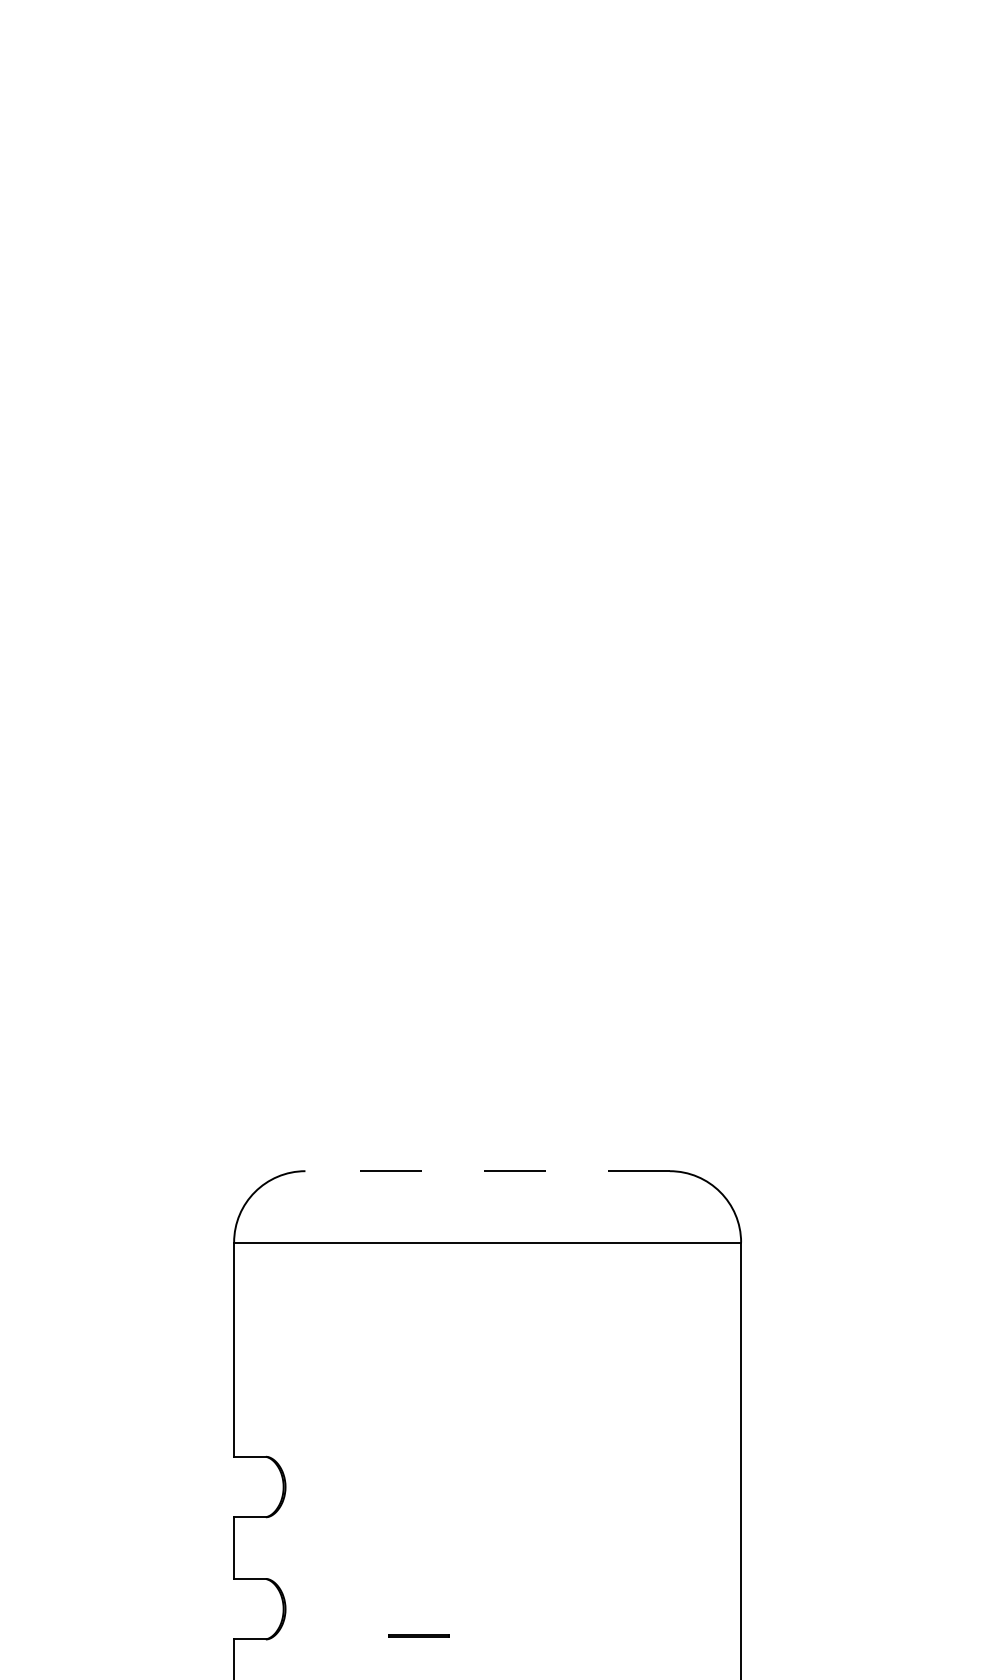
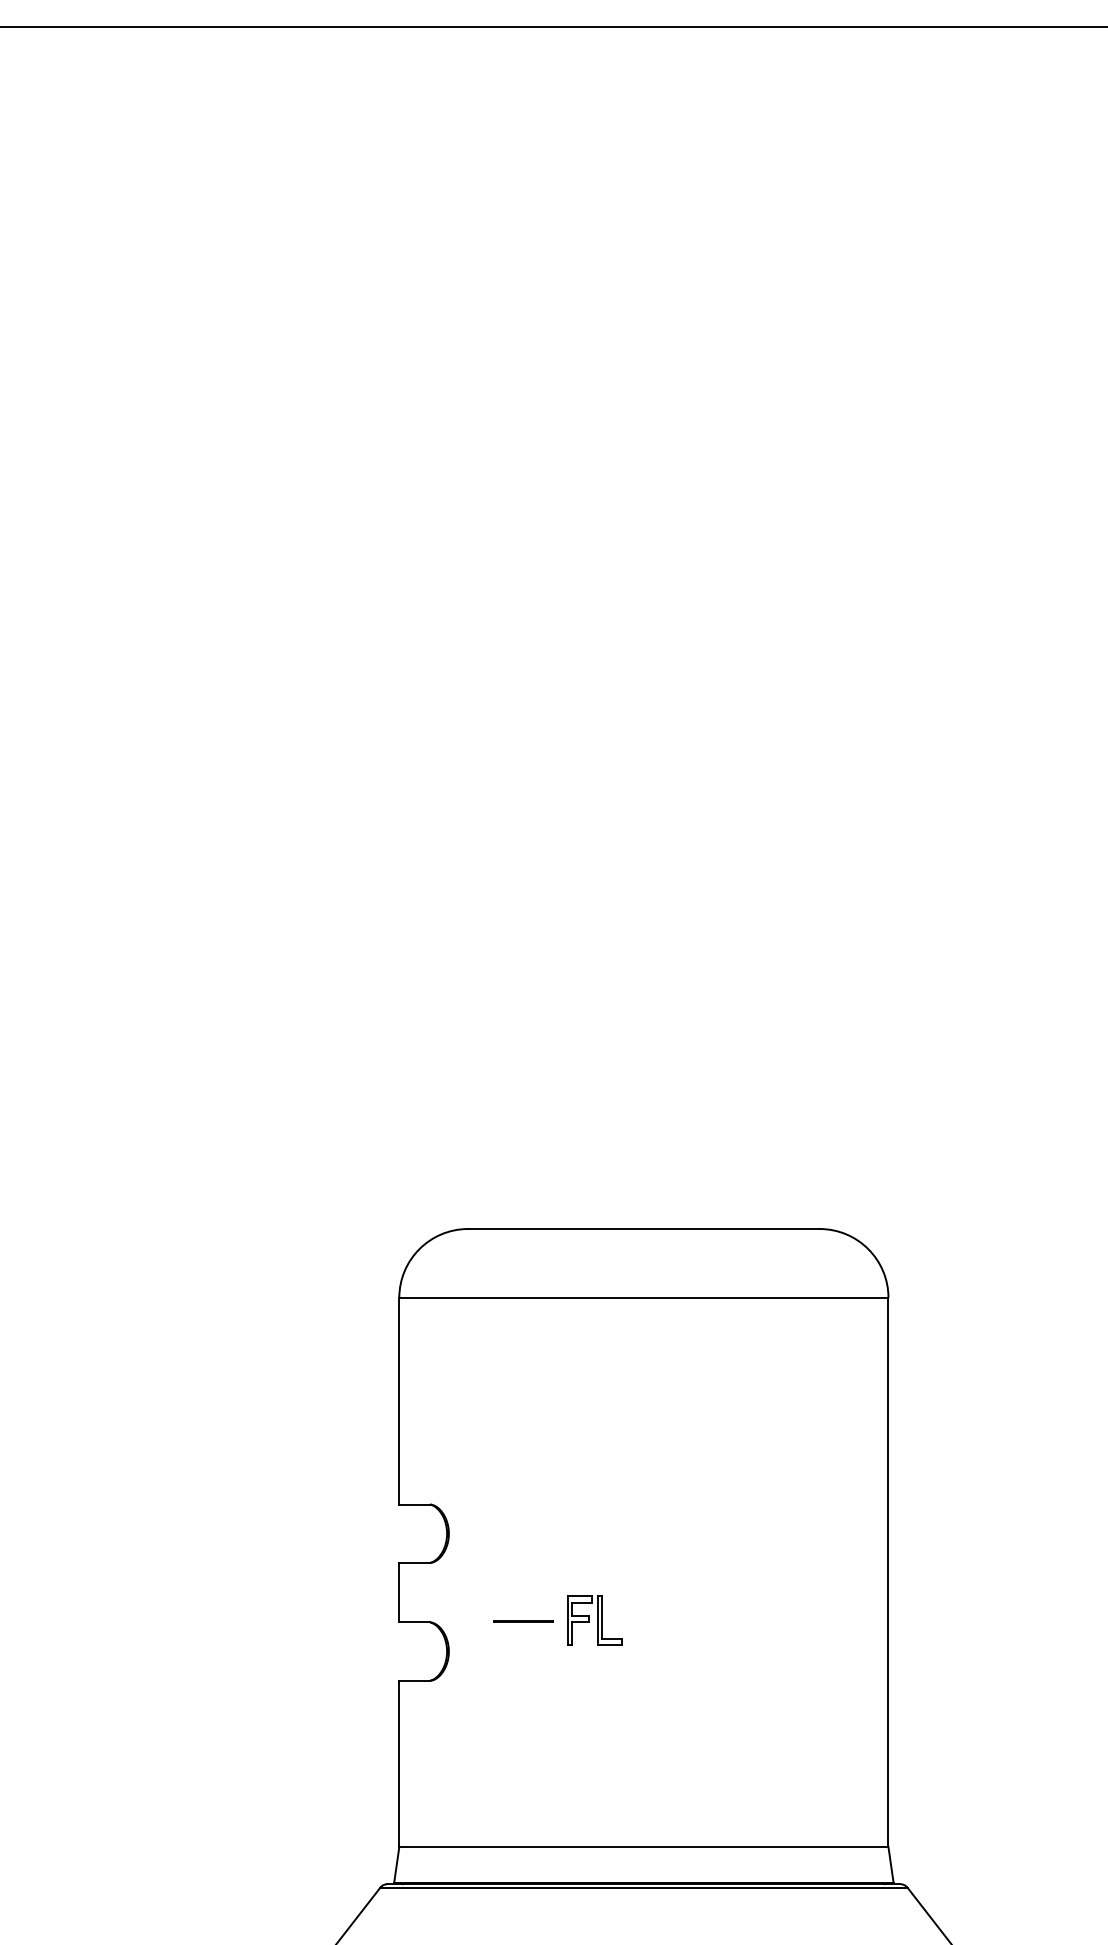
line: (487, 1171) -> (643, 1229), dashed -> solid
part: (436, 1576) -> (594, 1620), added
line: (418, 1636) -> (523, 1621), moved

